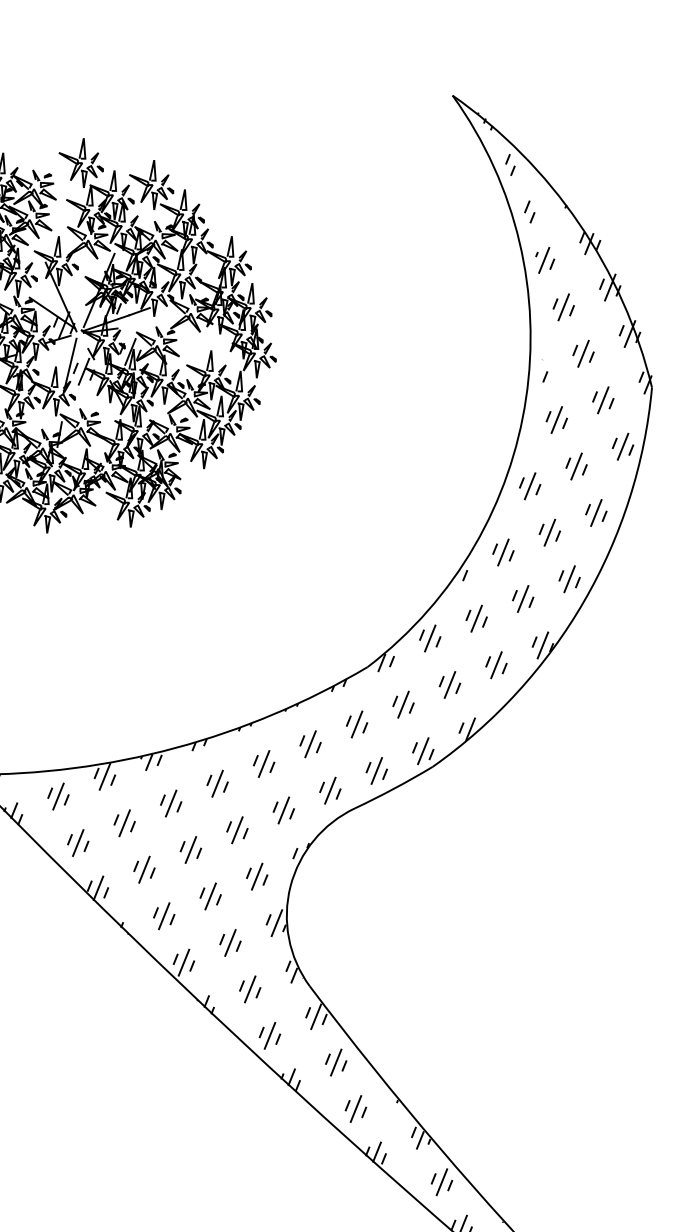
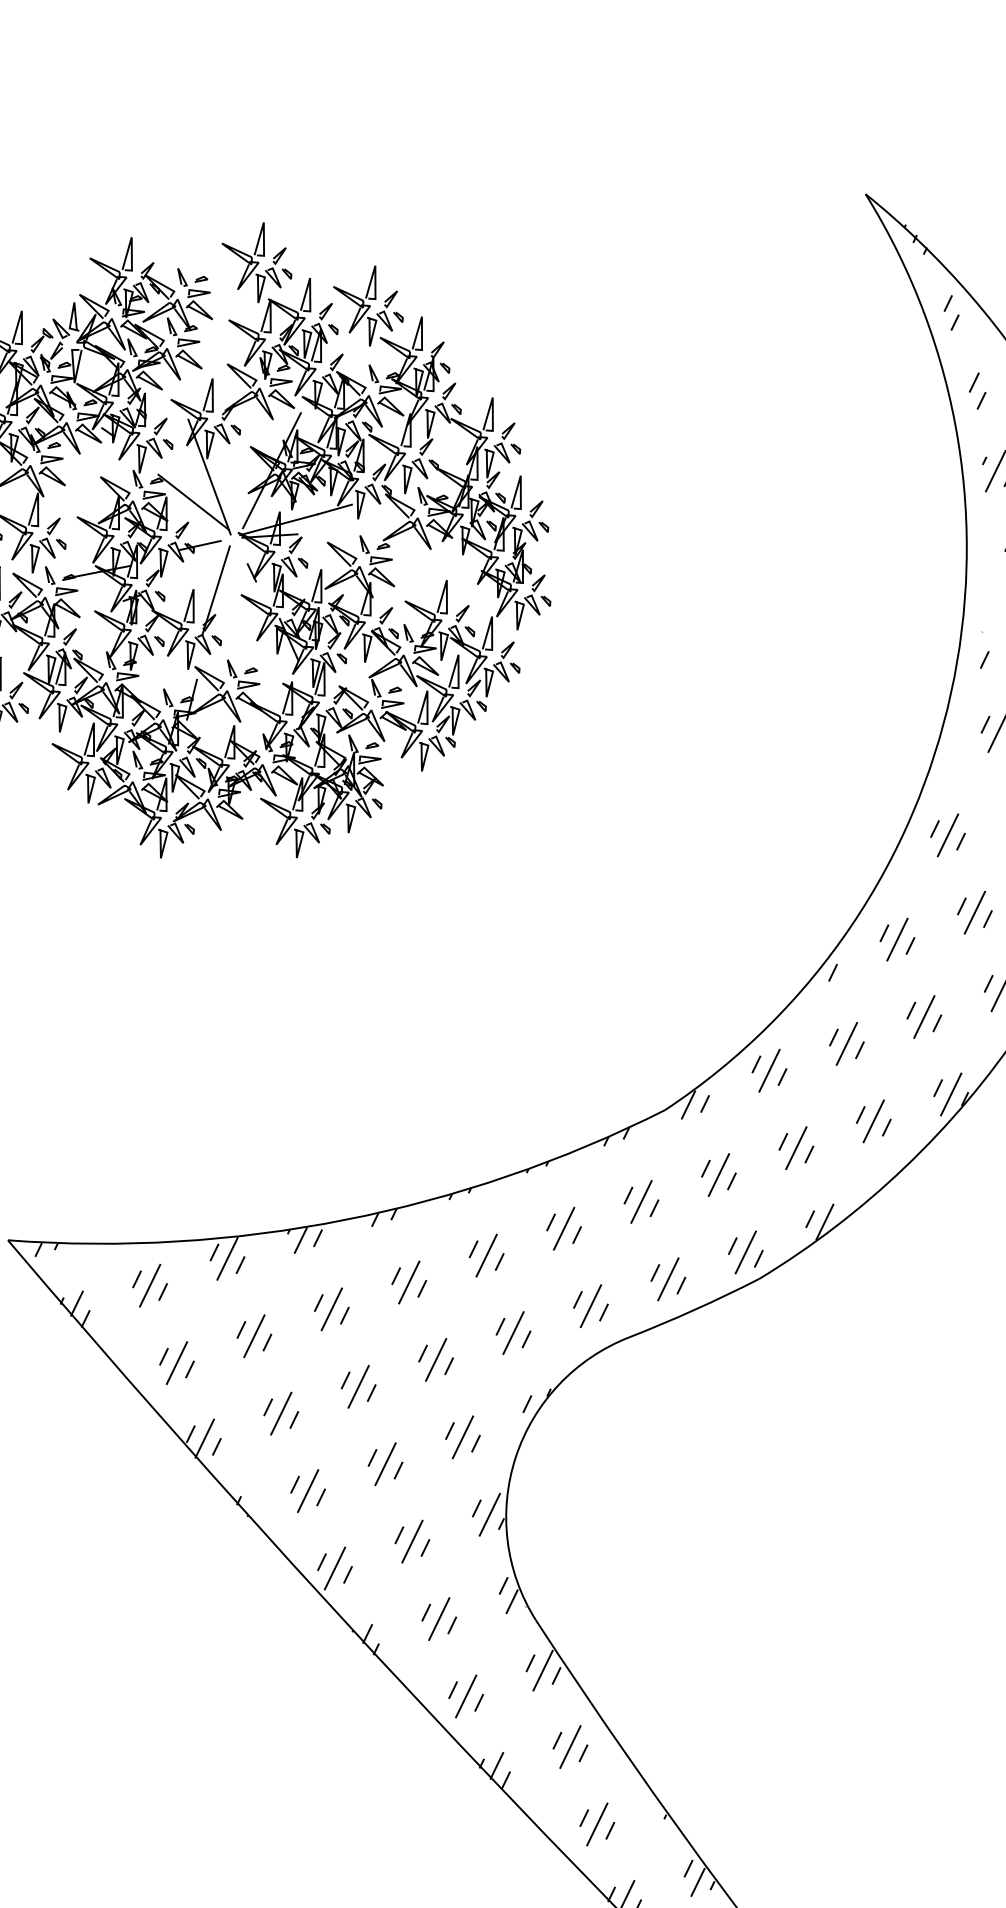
hatch: (83, 338) -> (241, 546), removed

